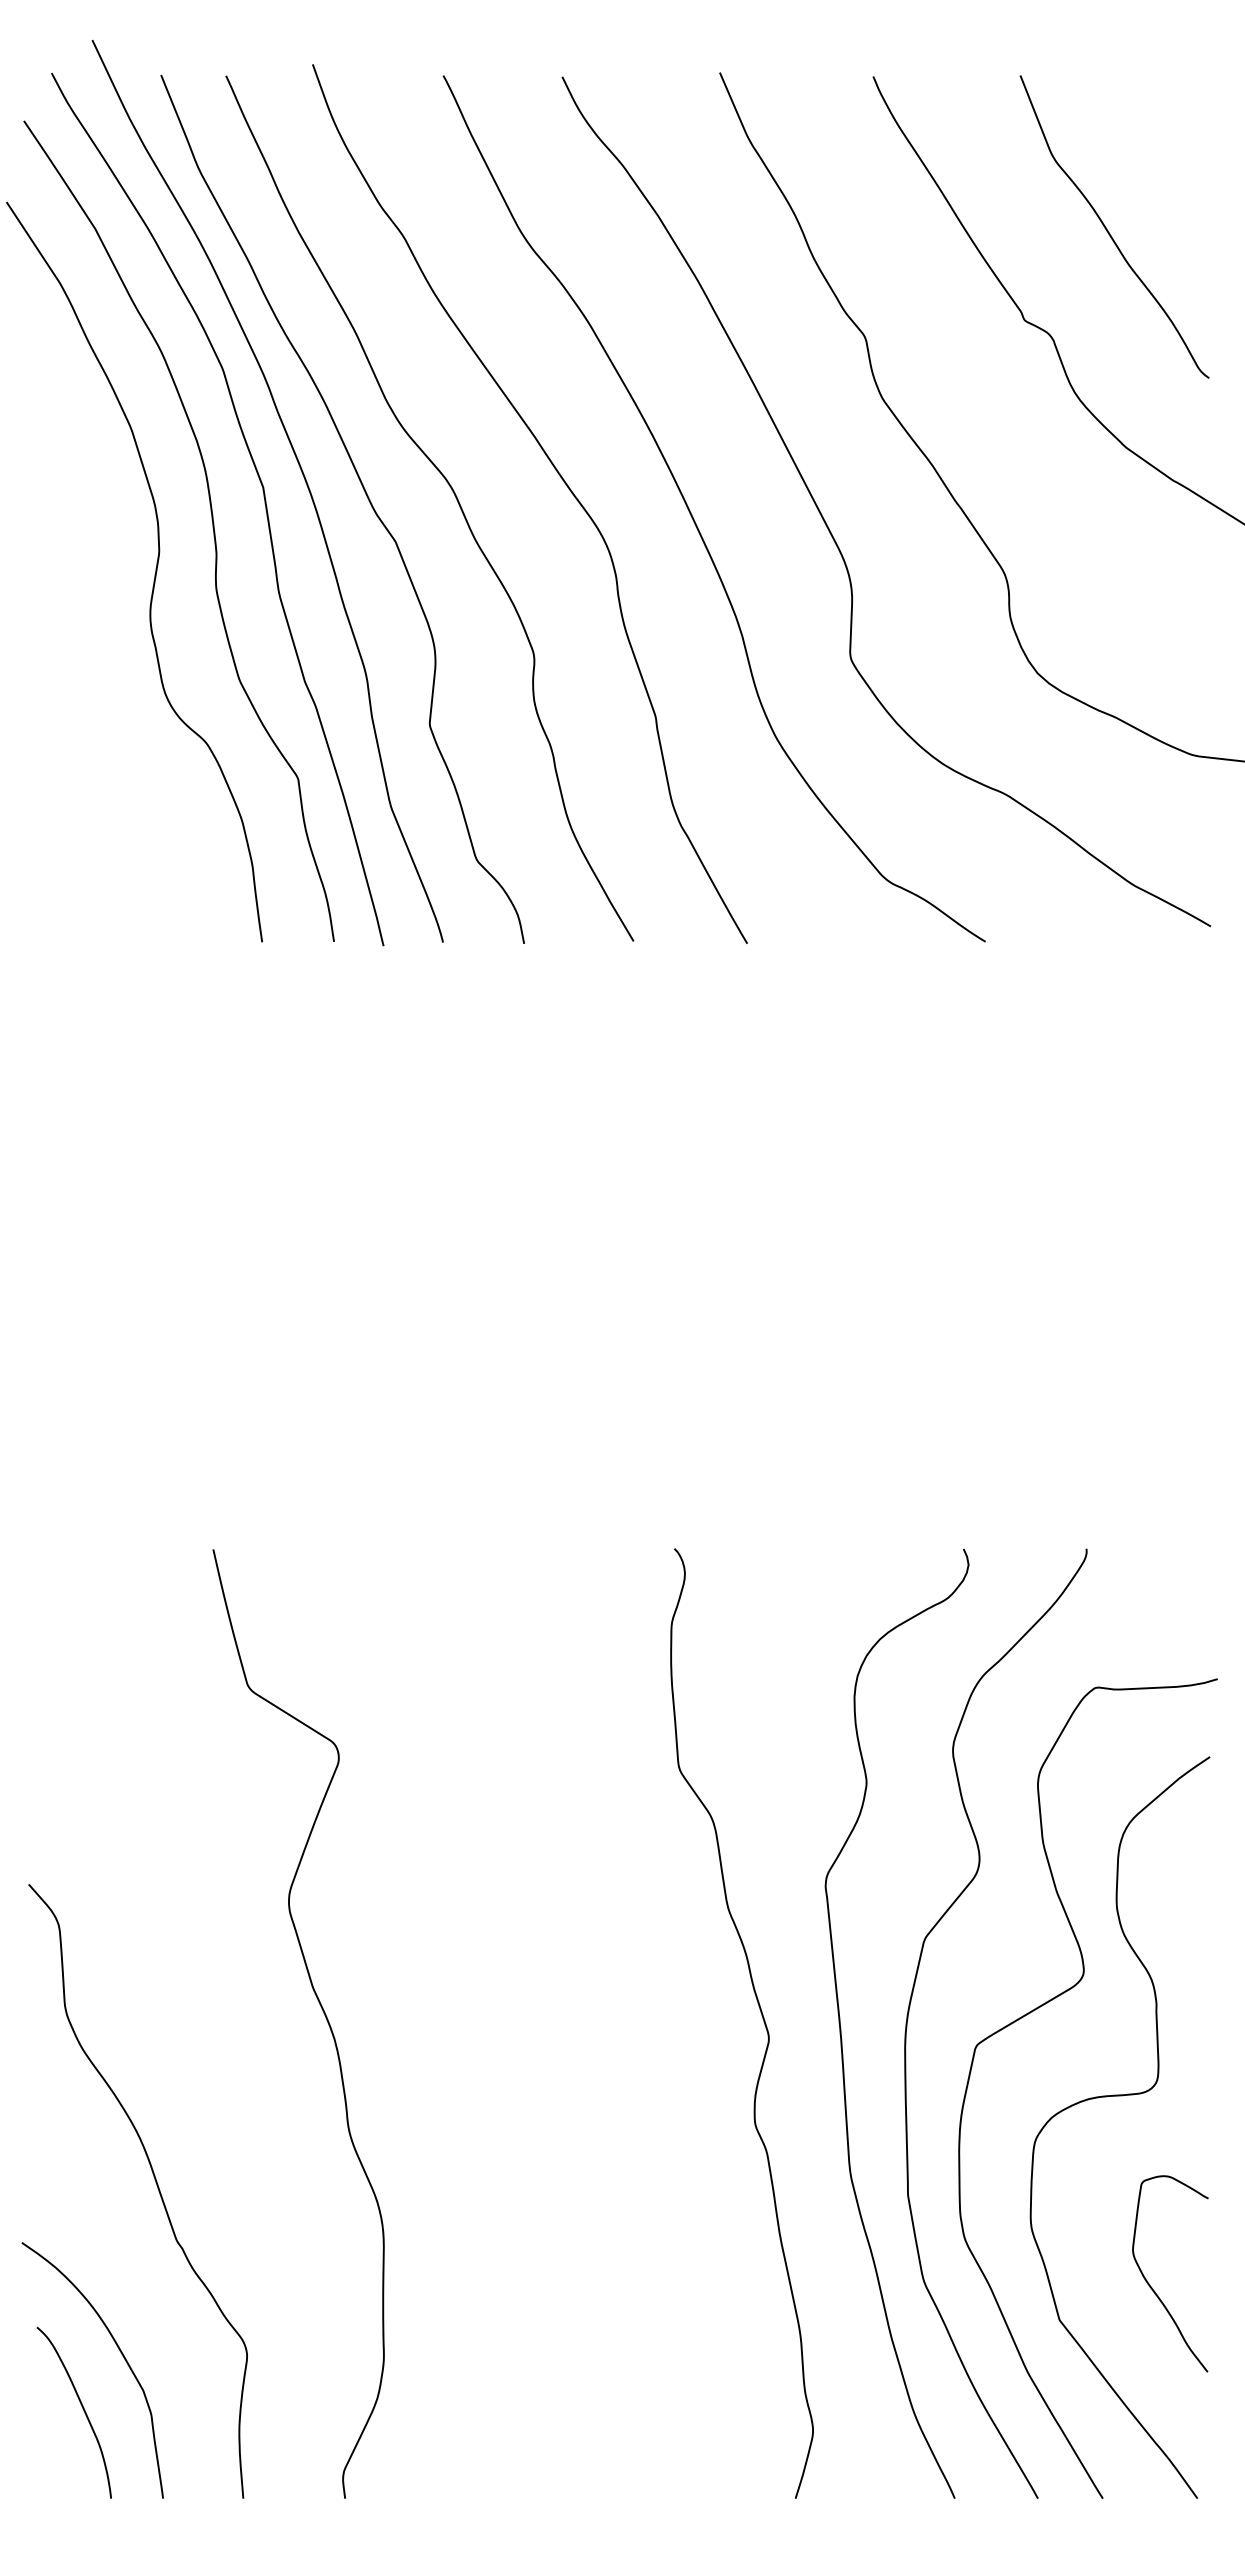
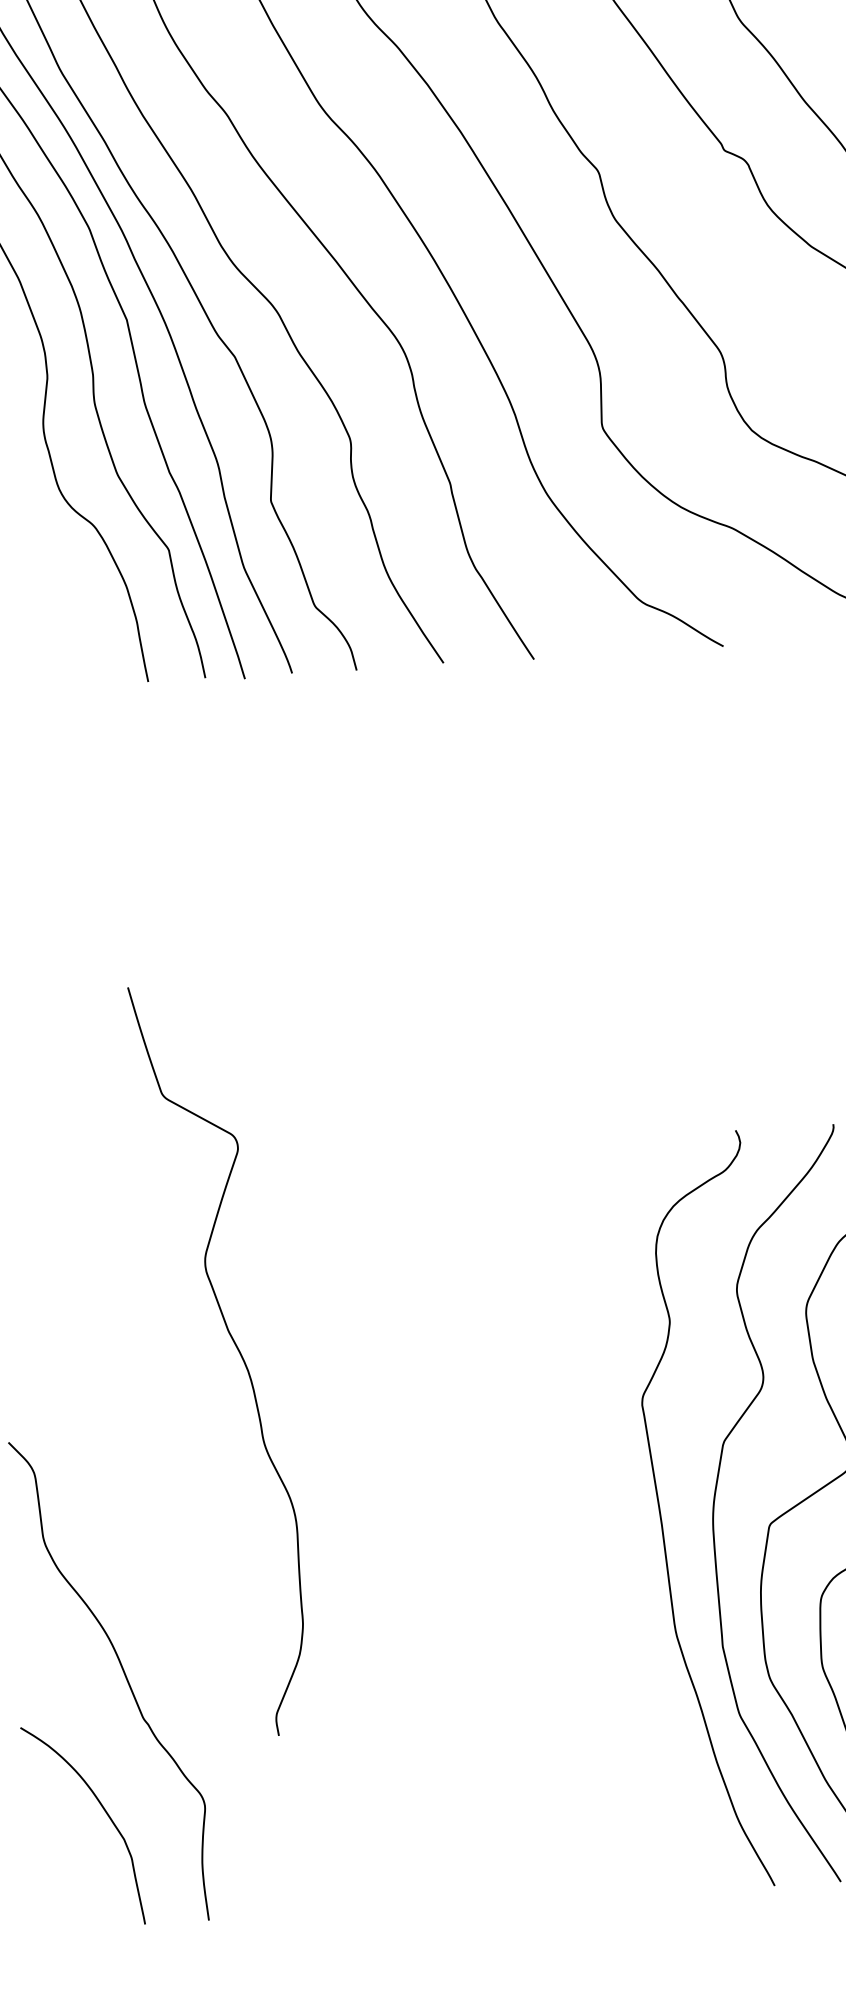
curve: (322, 2011) -> (237, 1349), moved
curve: (761, 2015) -> (597, 1511), removed
curve: (82, 2408) -> (76, 1856), removed

